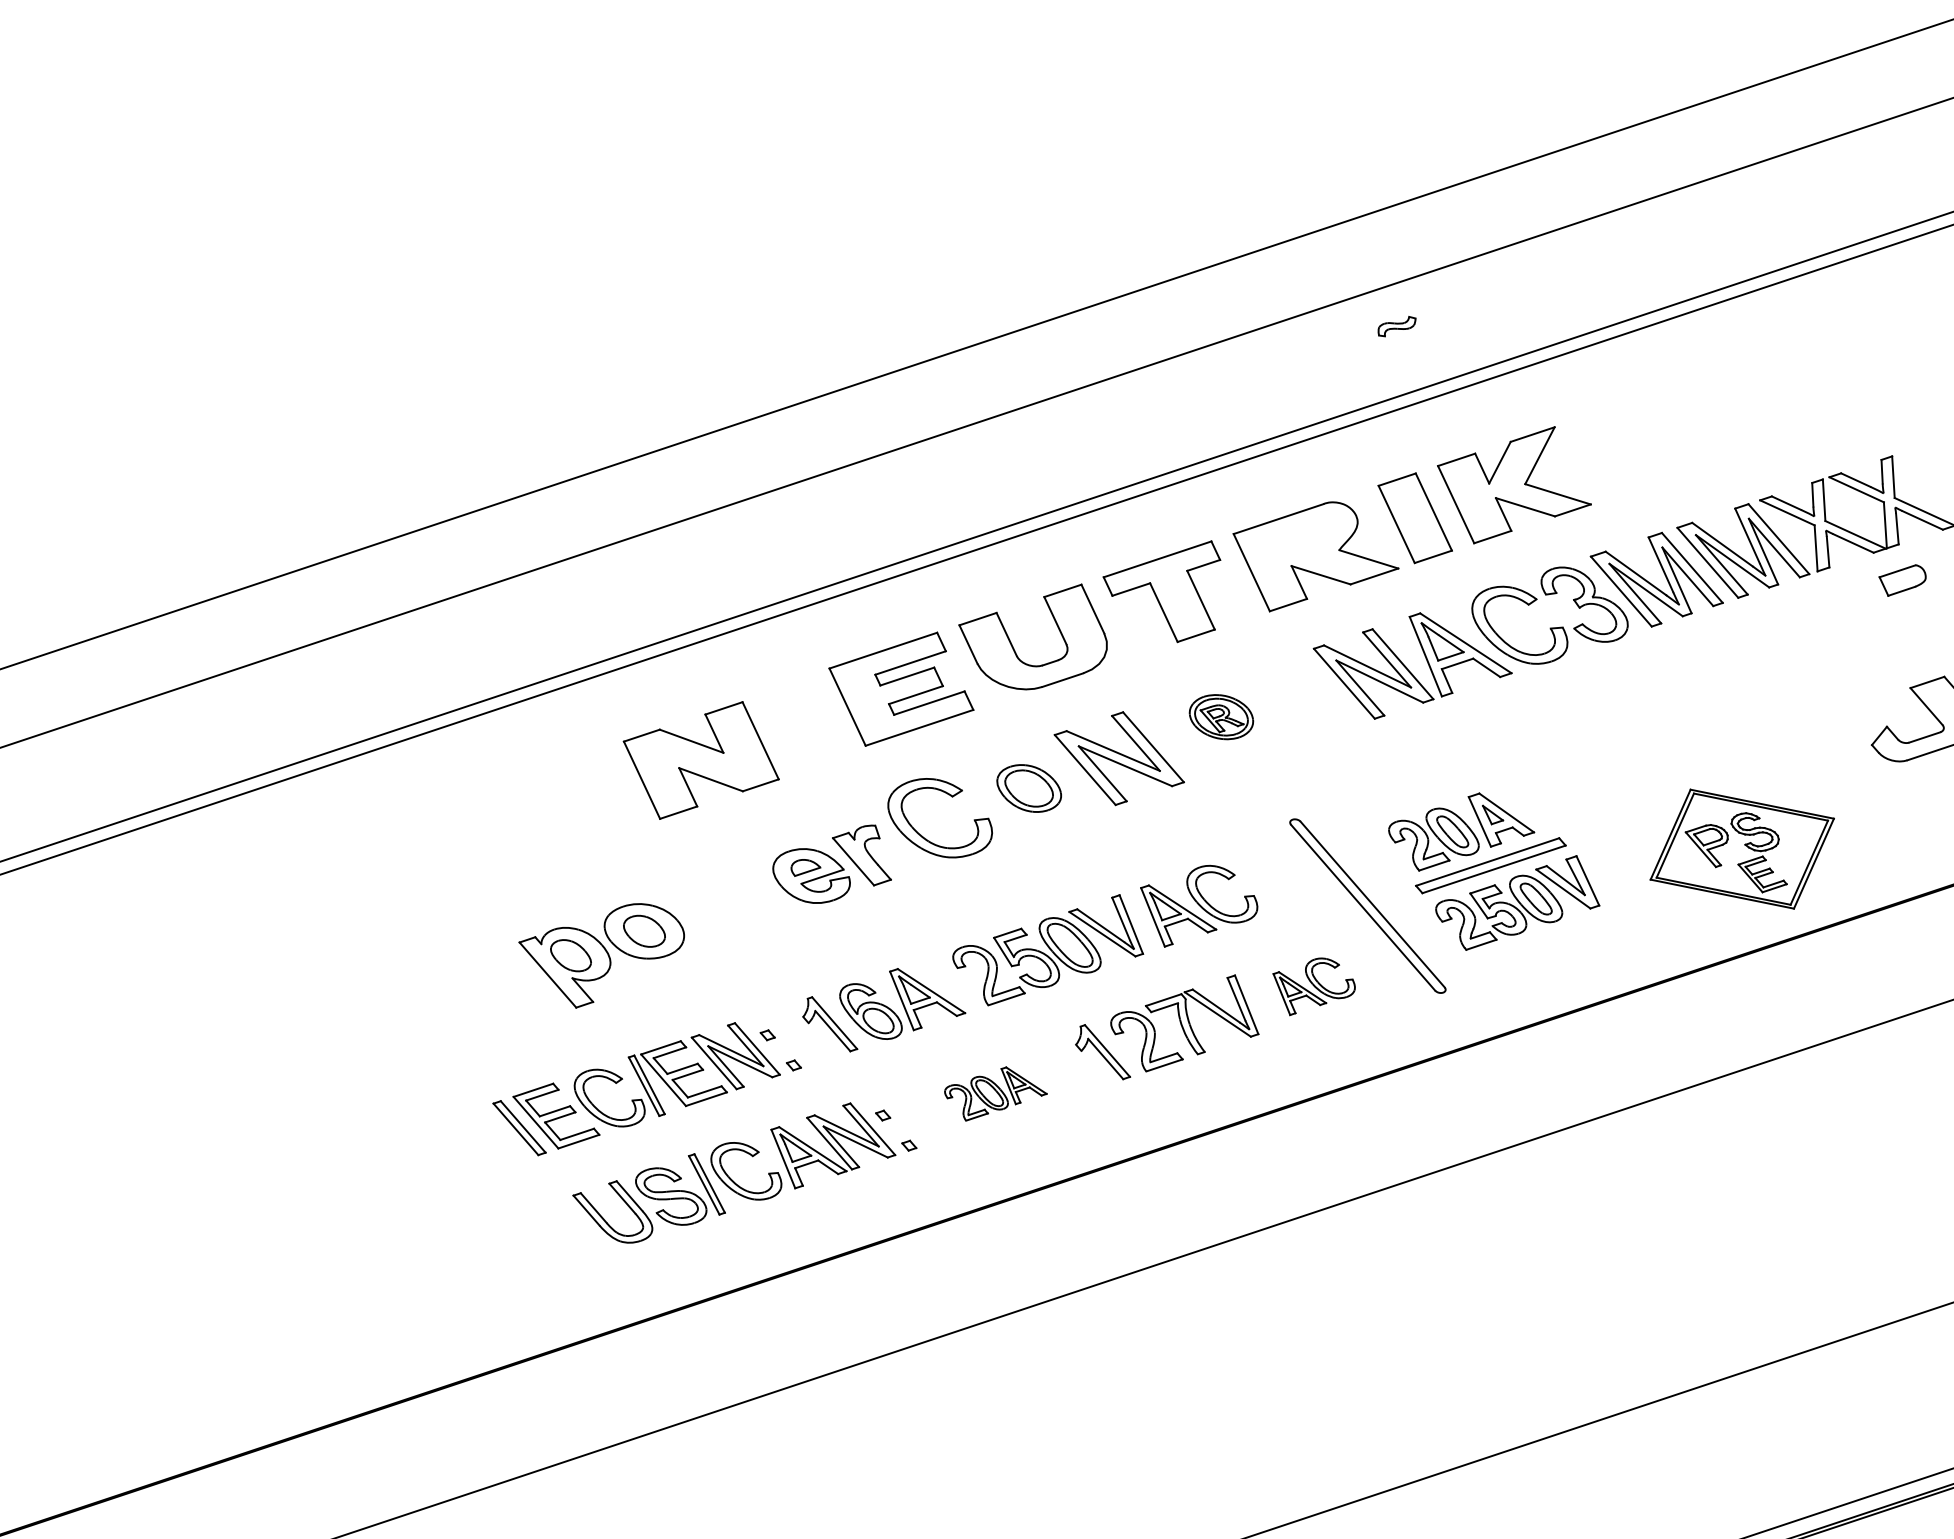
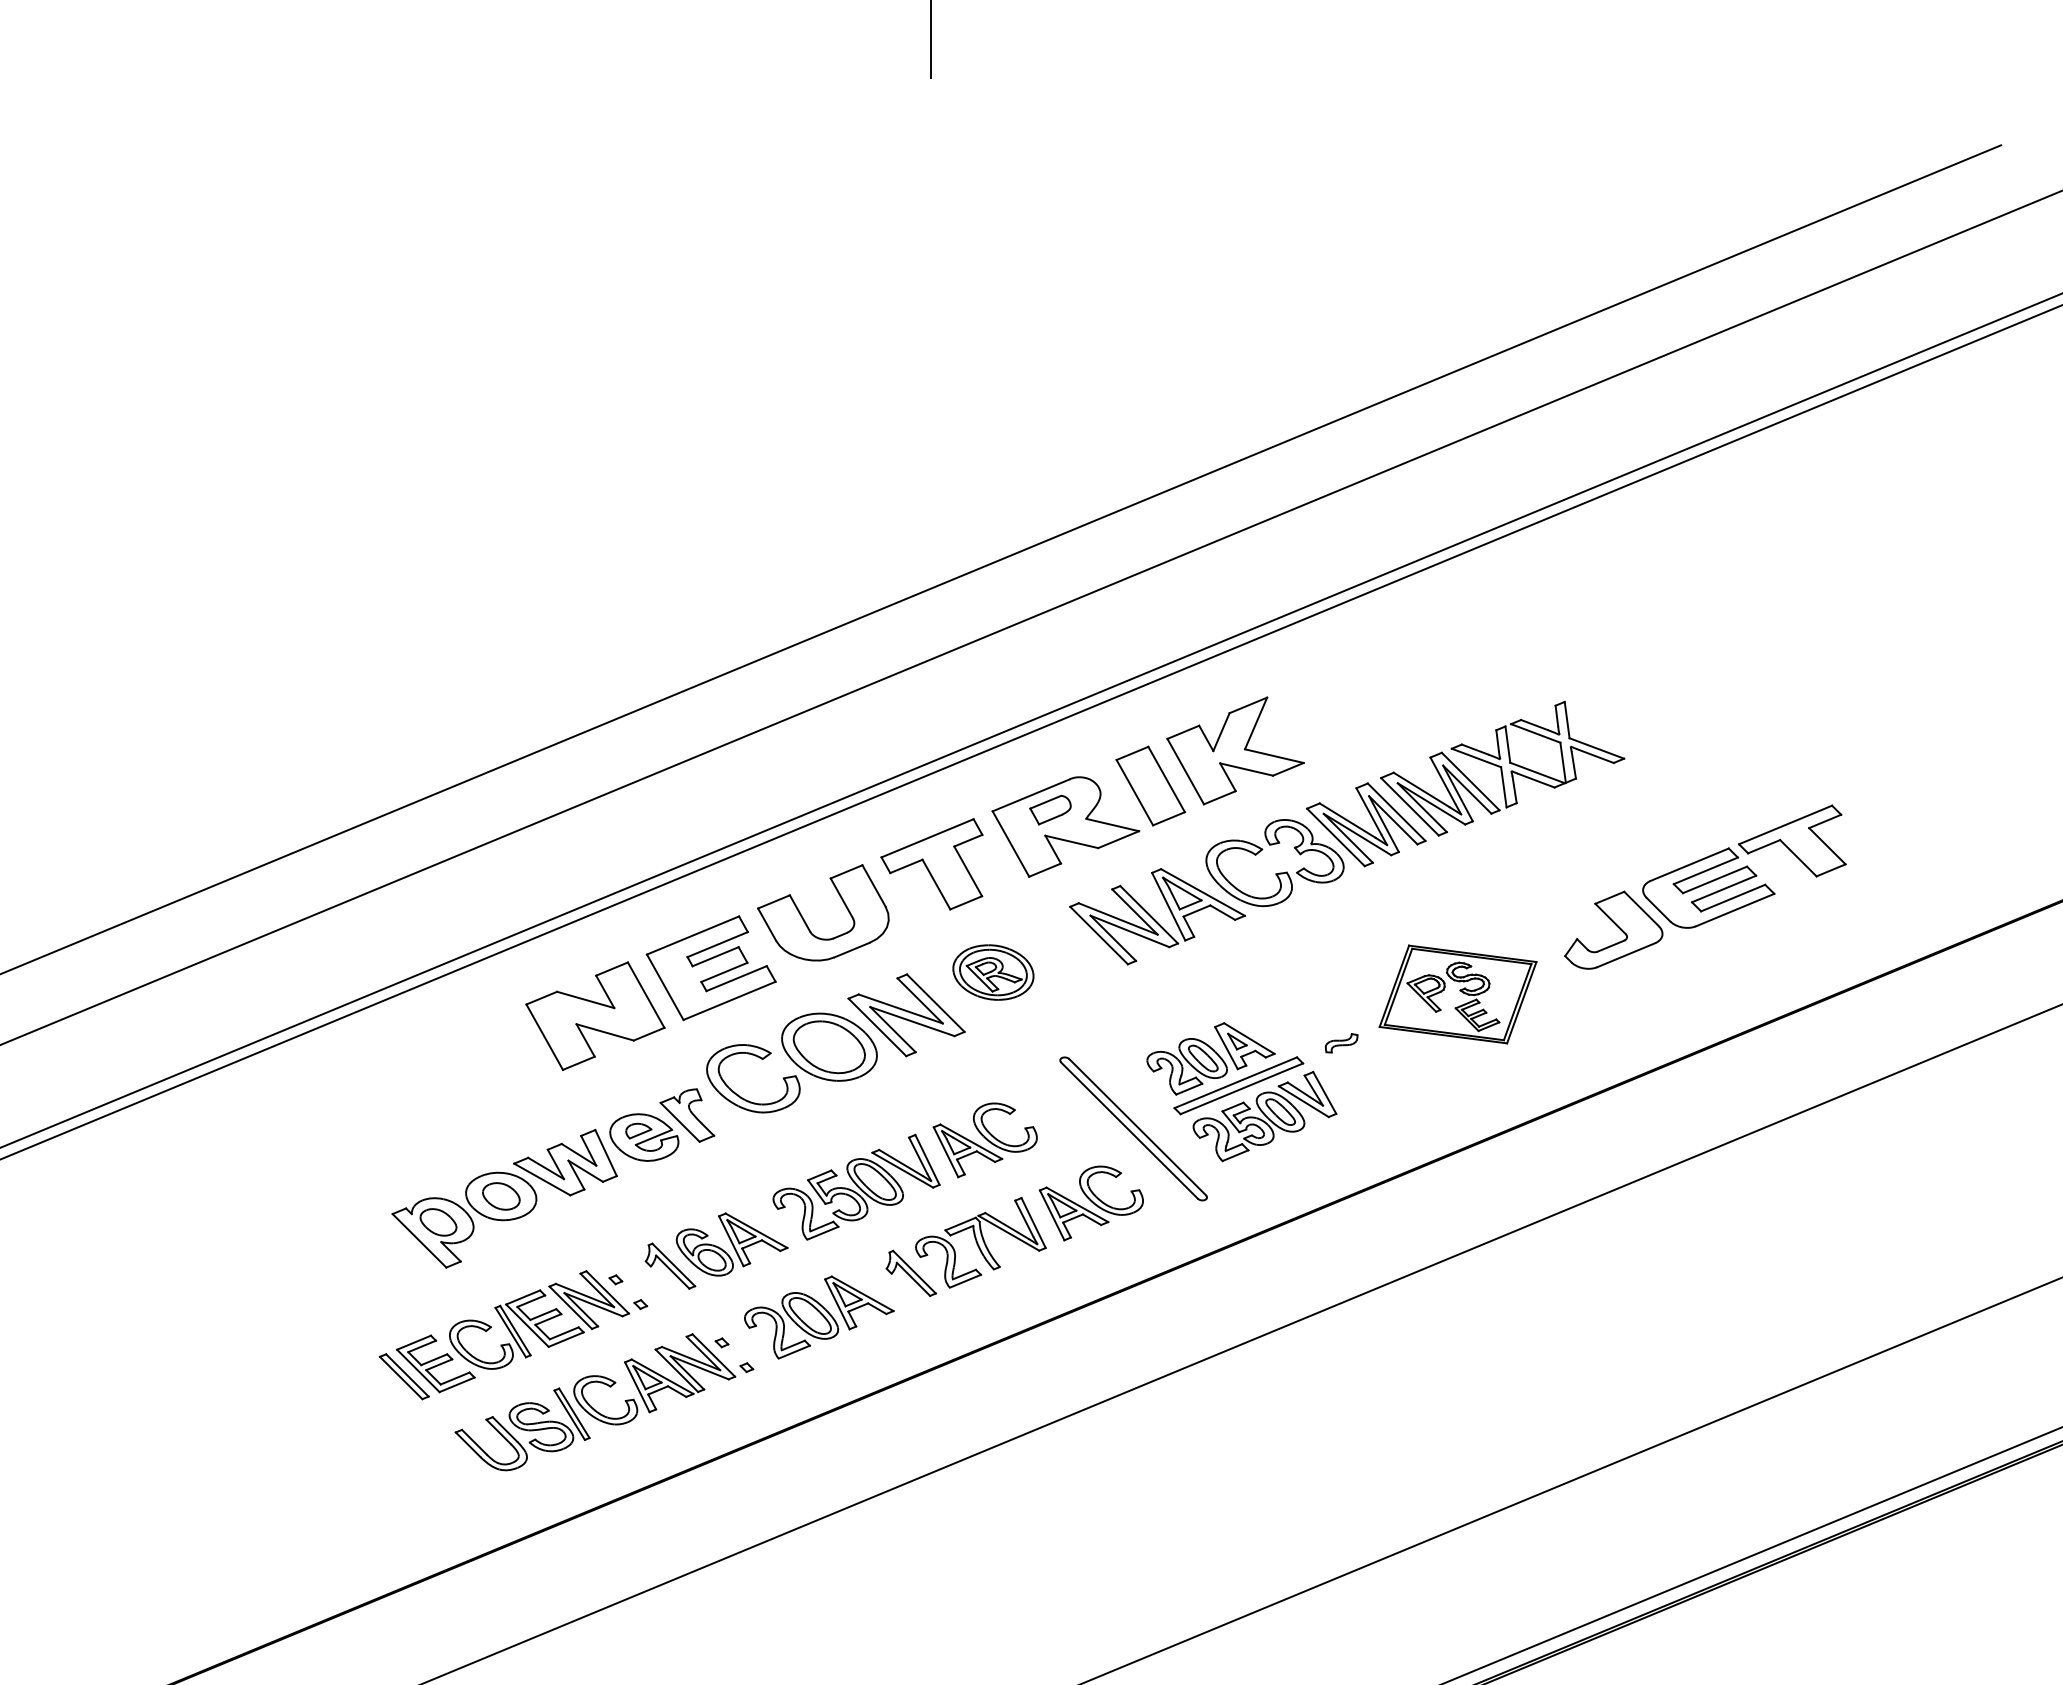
part: (1396, 326) -> (1341, 1043), moved
part: (1902, 579) -> (1050, 809), moved
part: (1221, 717) -> (993, 972), size x1.43
part: (701, 759) -> (595, 1015), moved
part: (1029, 787) -> (829, 1046), size x1.67
part: (1741, 849) -> (1457, 994), moved
part: (720, 898) -> (565, 1162), added
part: (1312, 987) -> (1090, 1203), size x1.43
part: (995, 1094) -> (819, 1317), size x1.67

